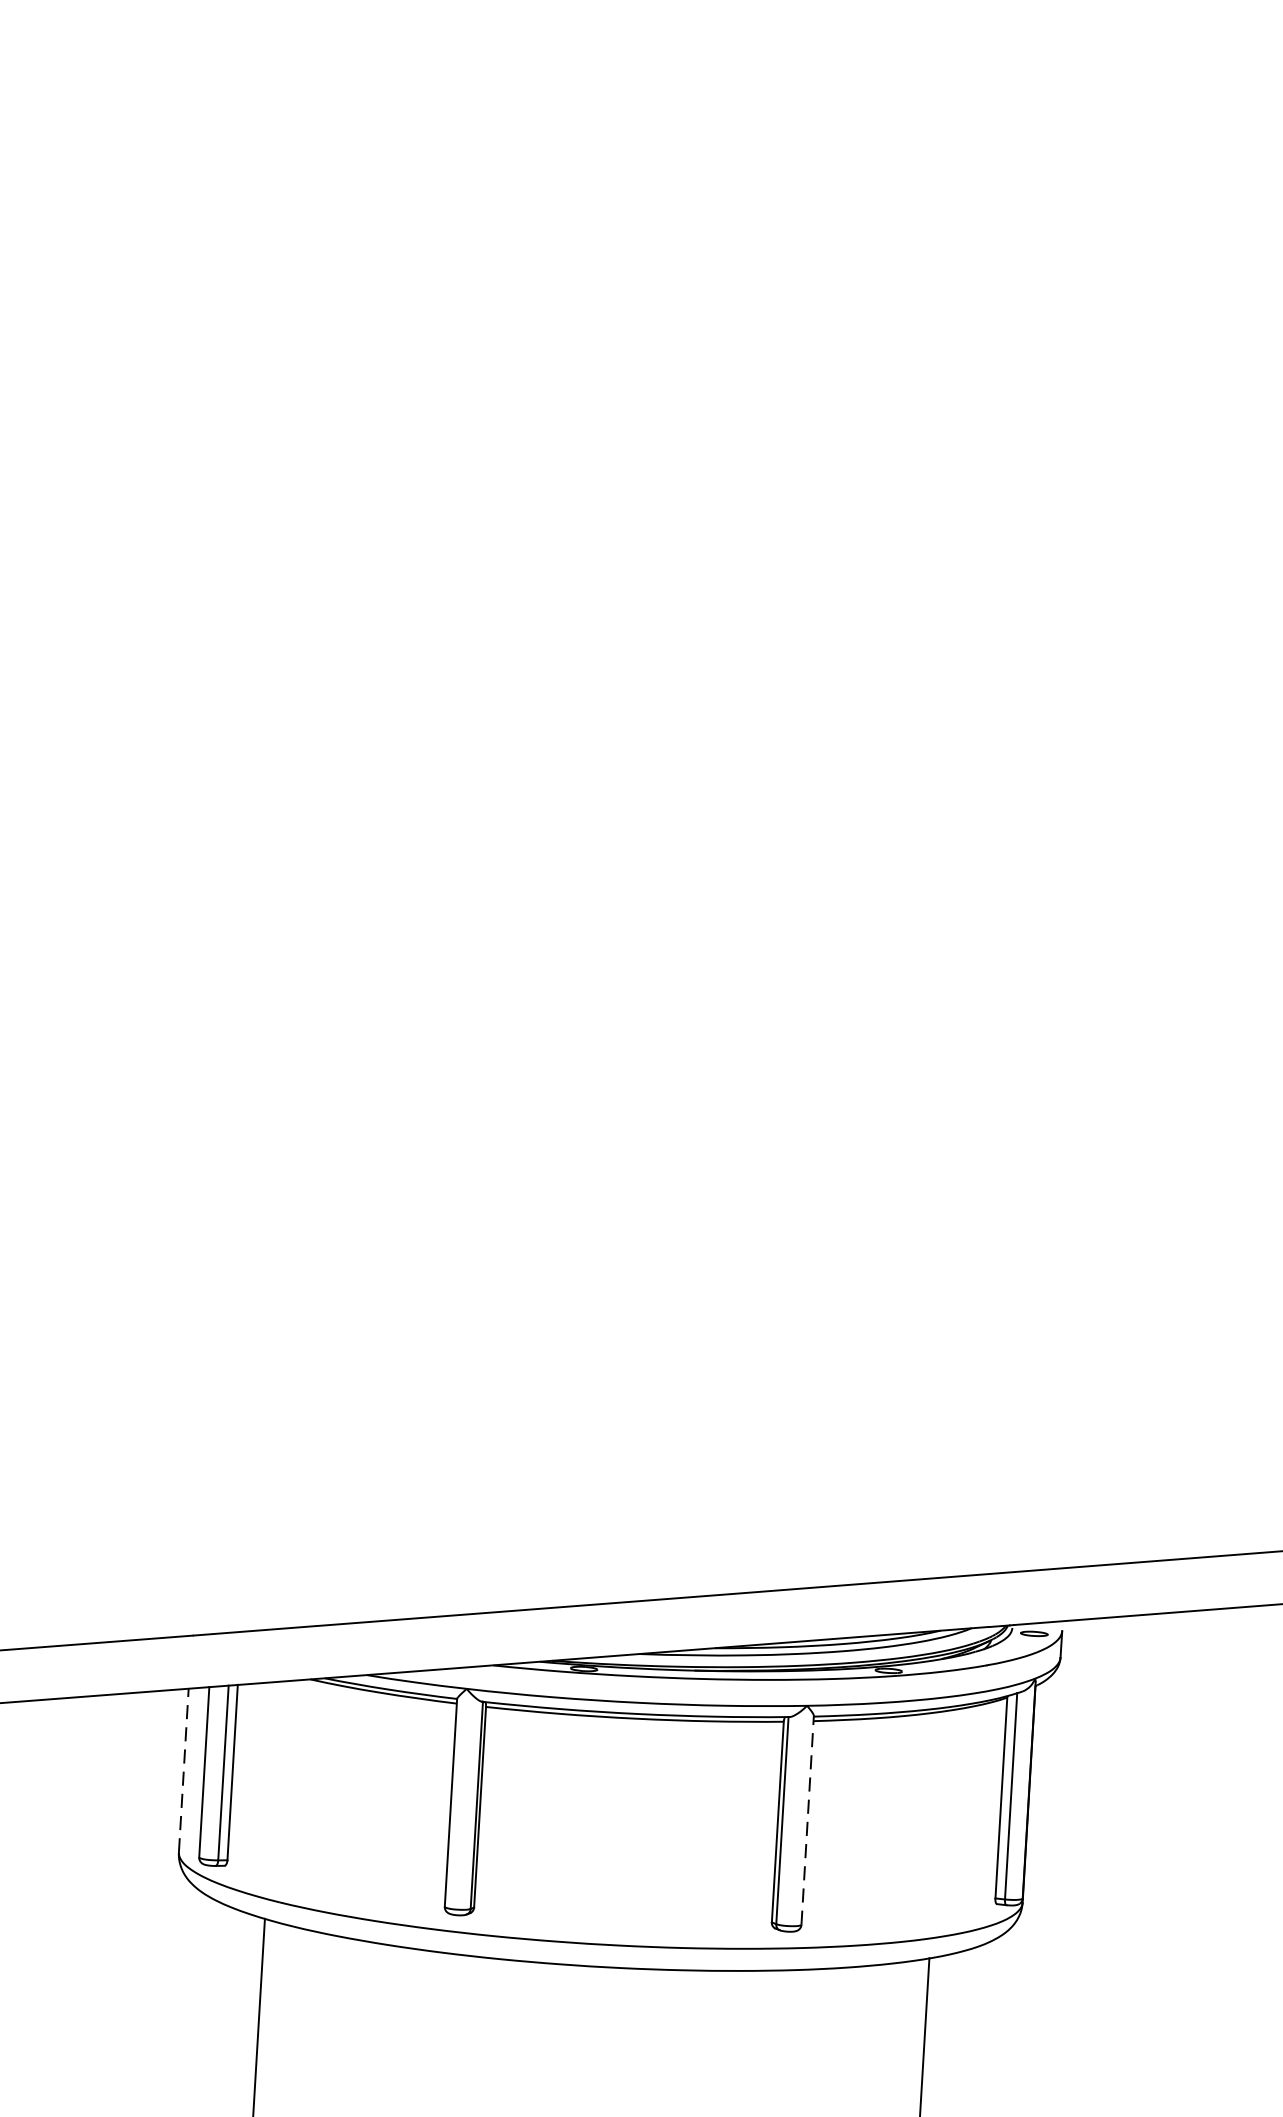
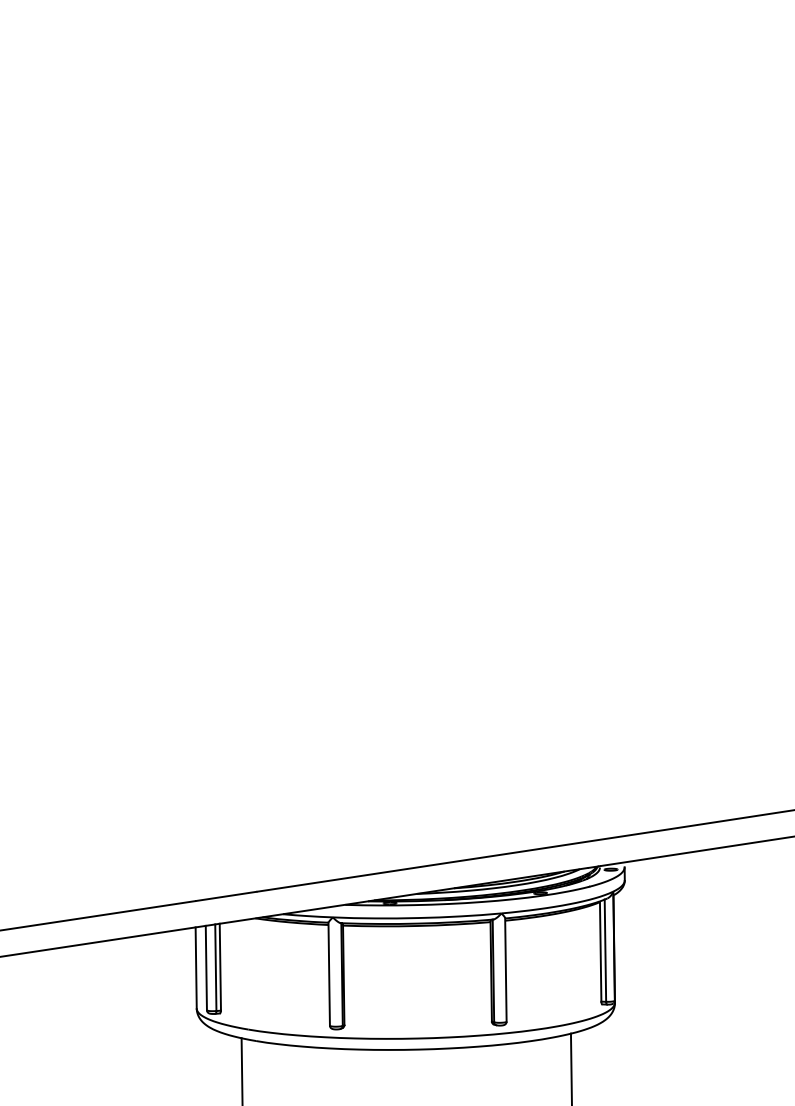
line: (184, 1769) -> (196, 967), dashed -> solid
line: (806, 1819) -> (505, 969), dashed -> solid

